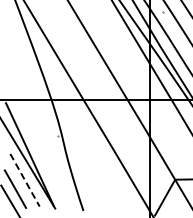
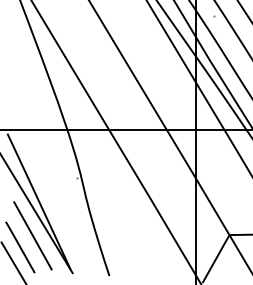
line: (25, 180) -> (33, 236), dashed -> solid

